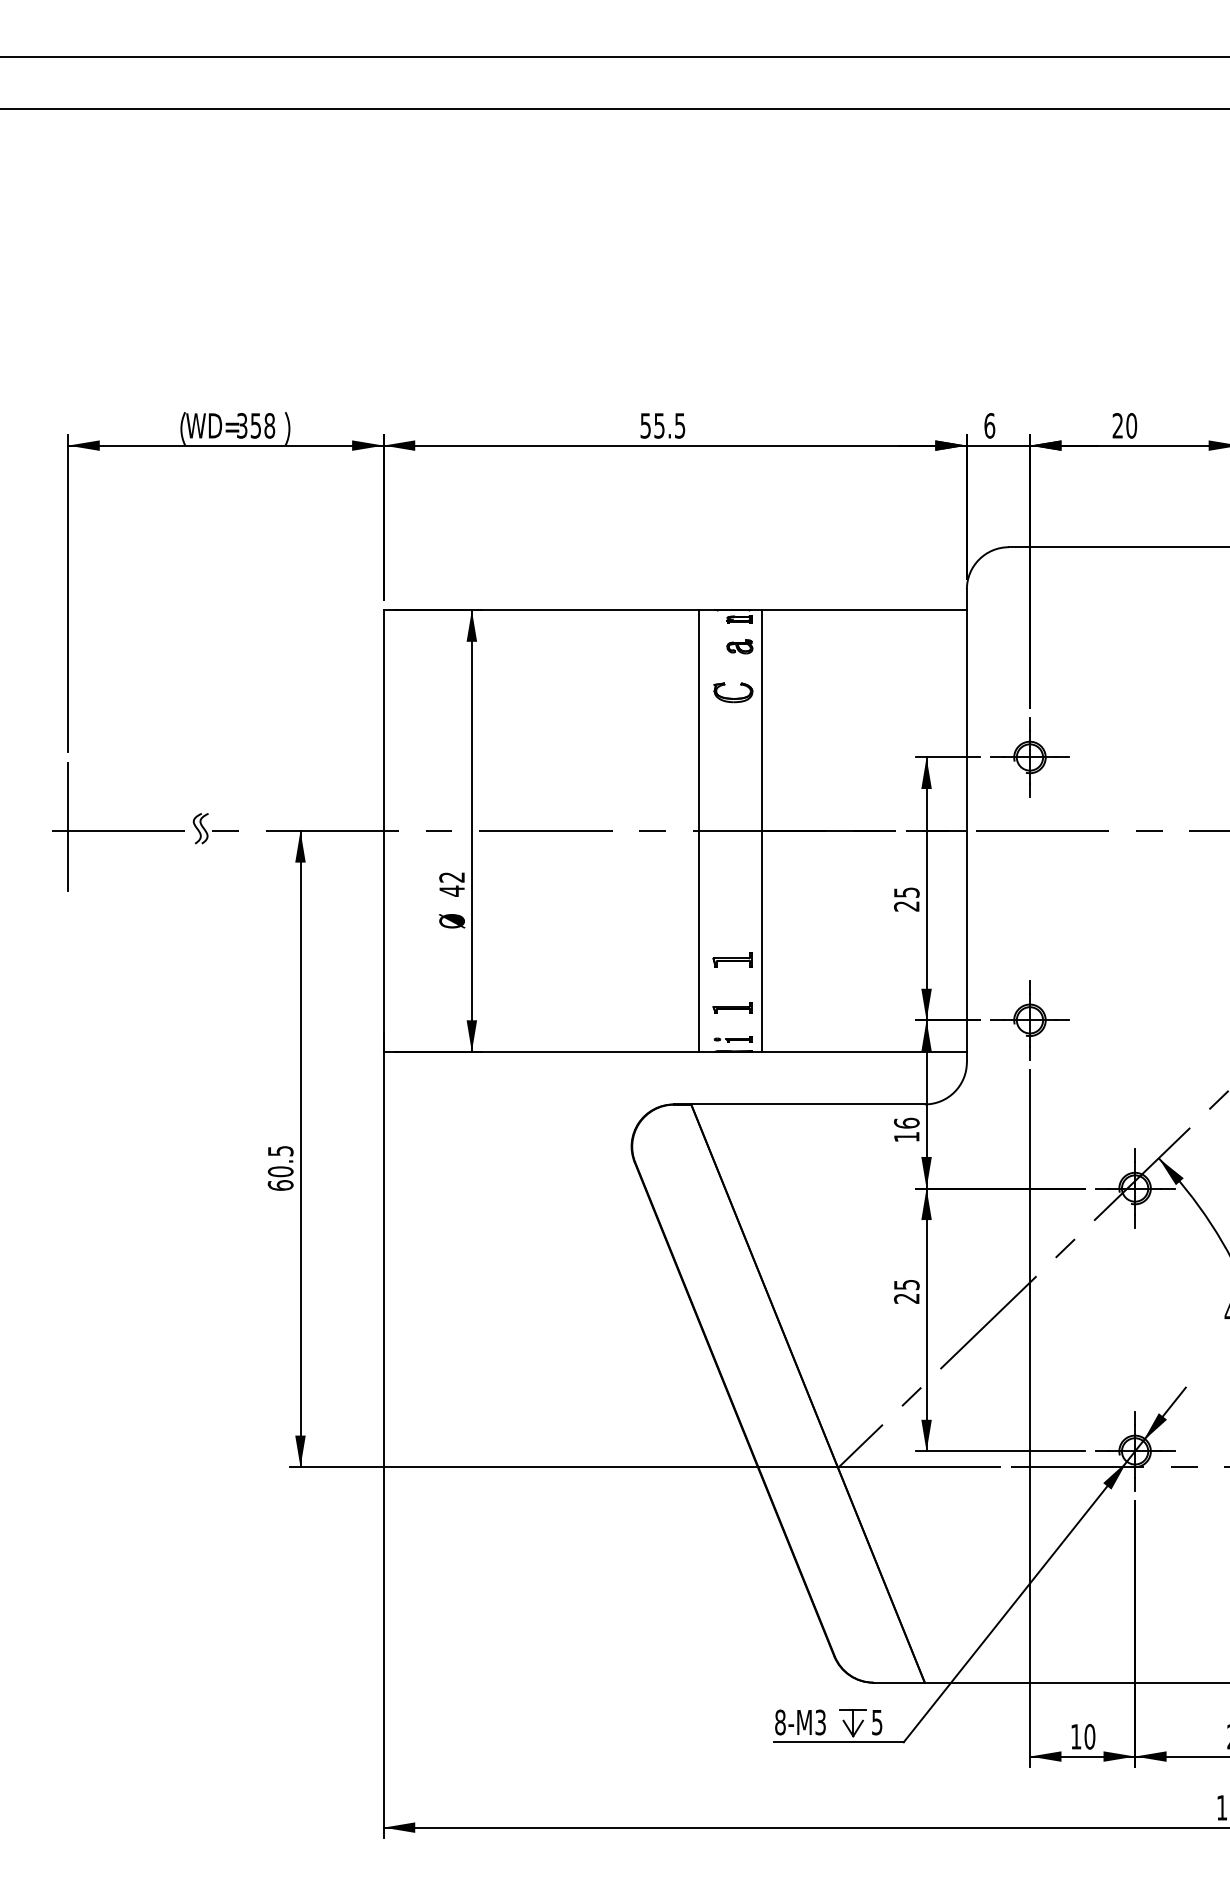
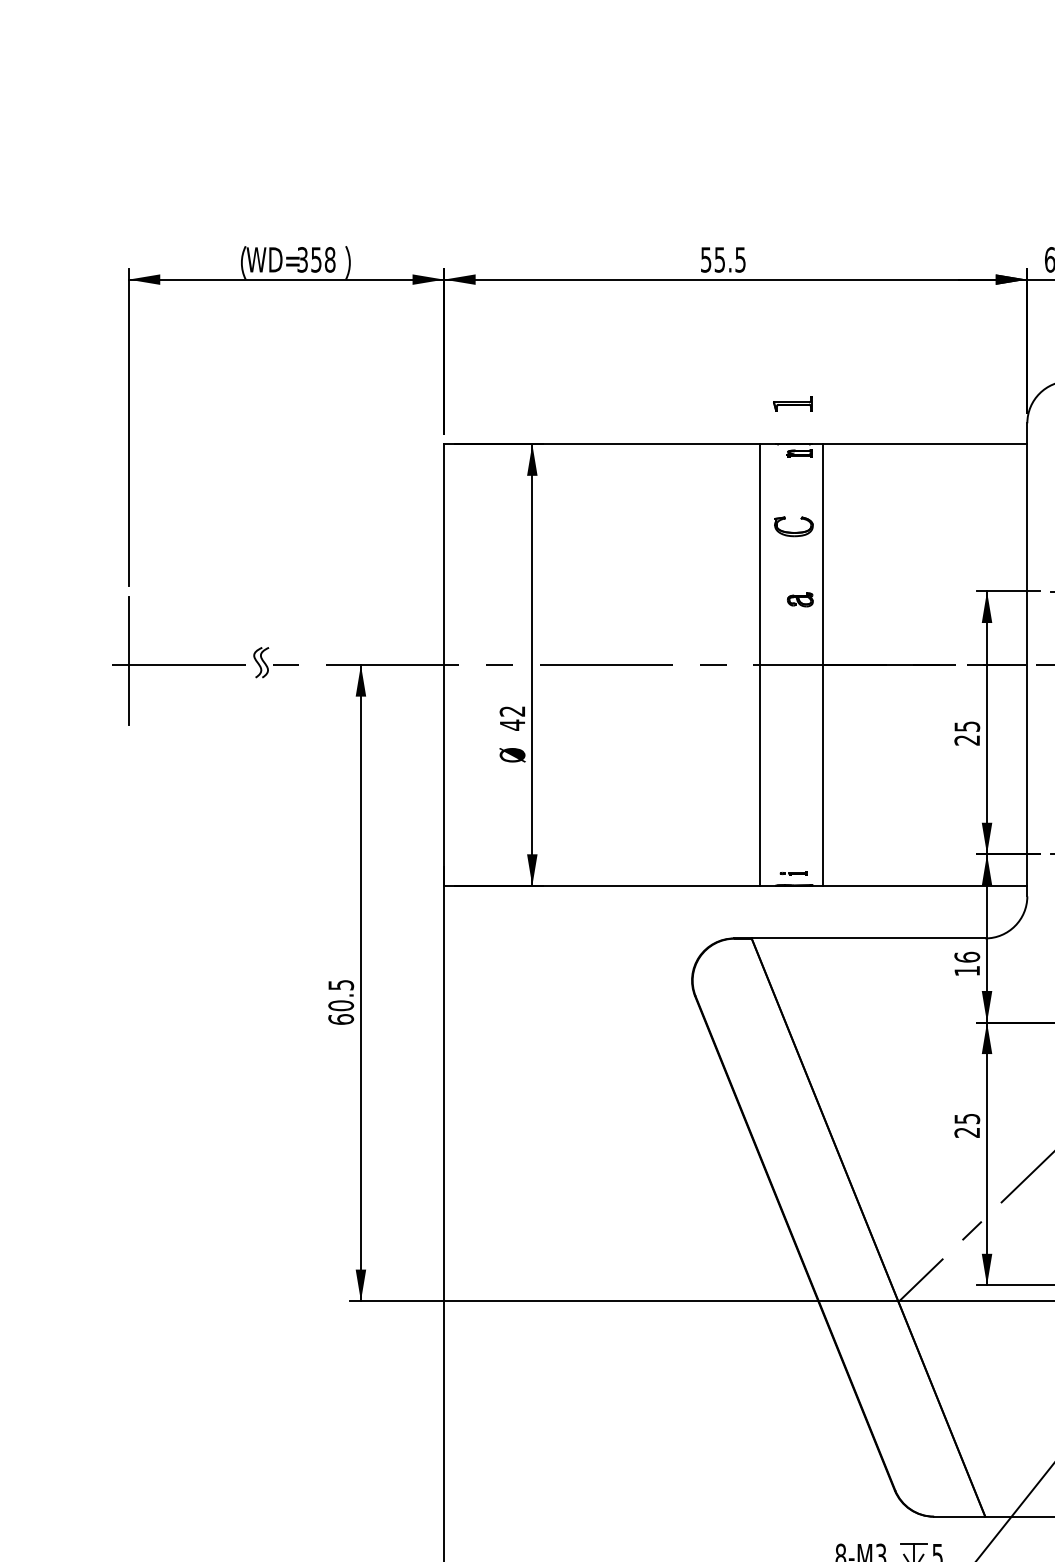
part: (739, 646) -> (799, 599), moved
part: (732, 959) -> (792, 403), moved
part: (732, 1007) -> (792, 841), removed
part: (732, 1039) -> (792, 873), size x0.7

